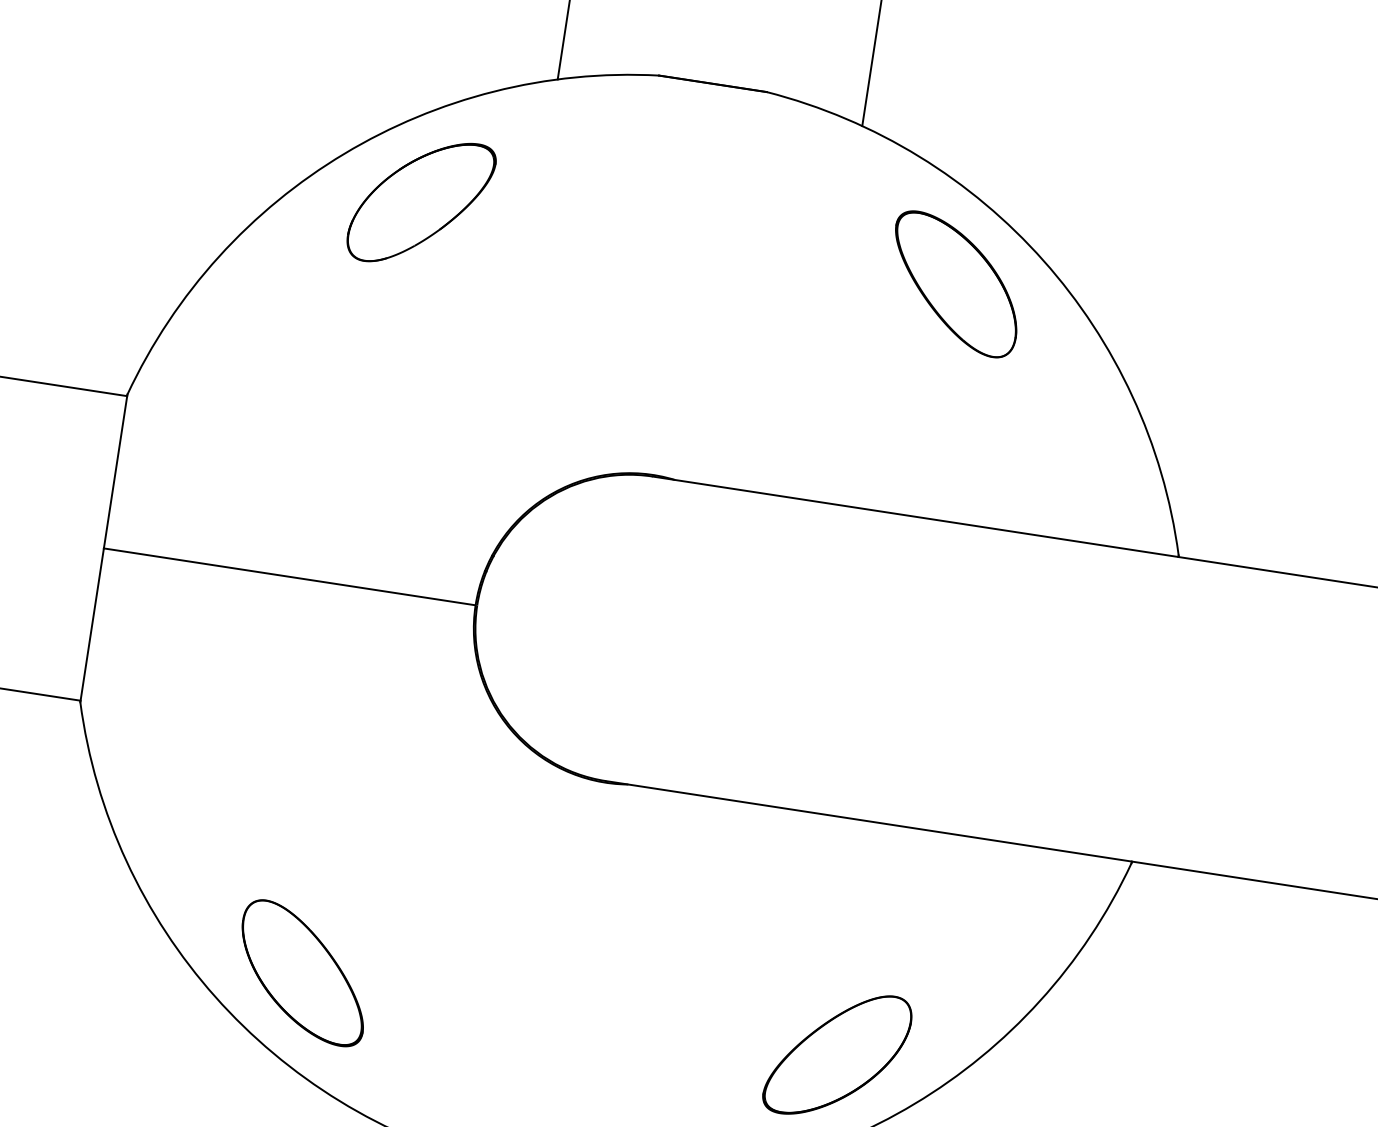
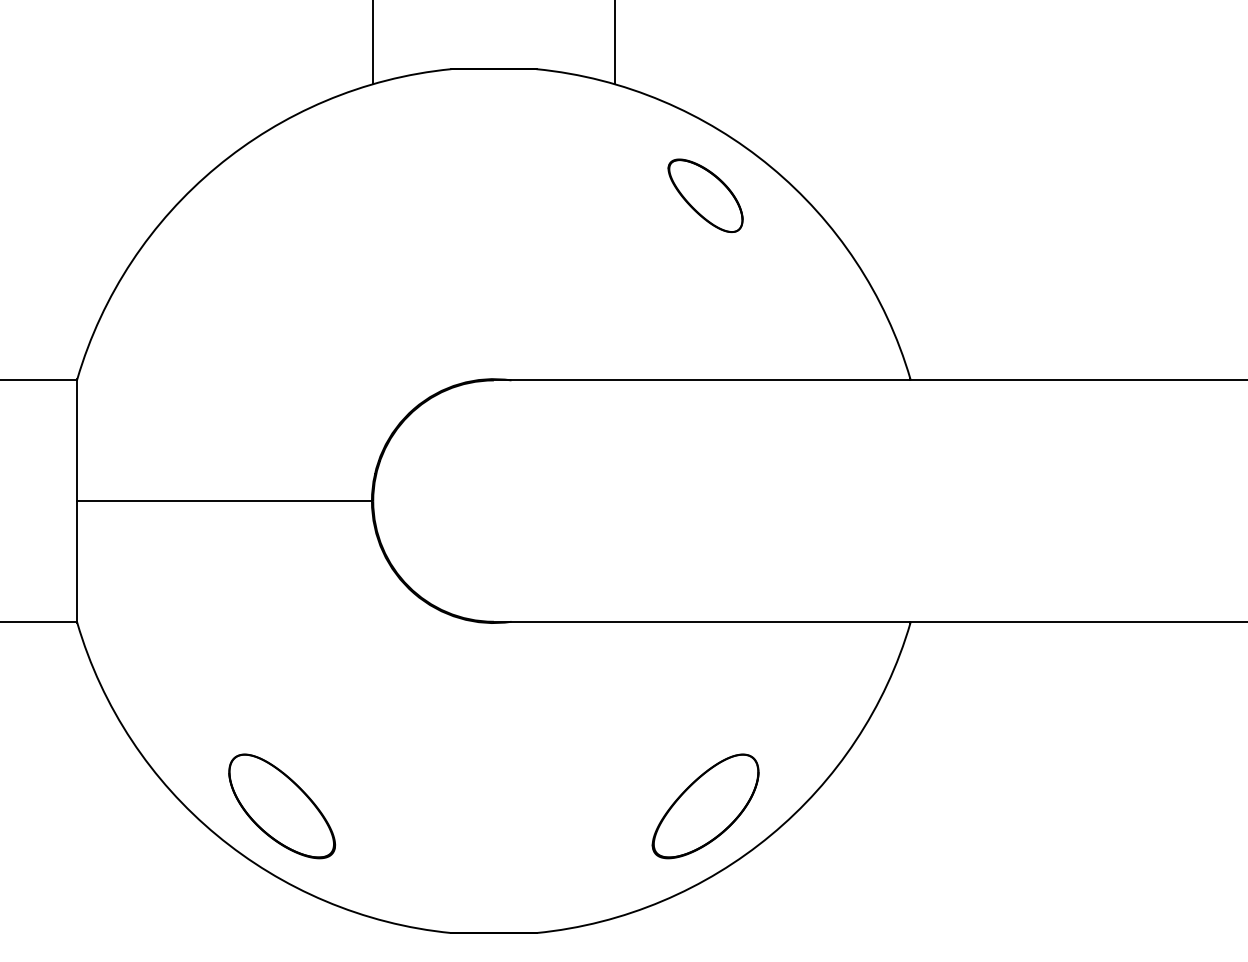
part: (420, 202) -> (281, 195), removed
part: (955, 284) -> (705, 195), size x0.7

